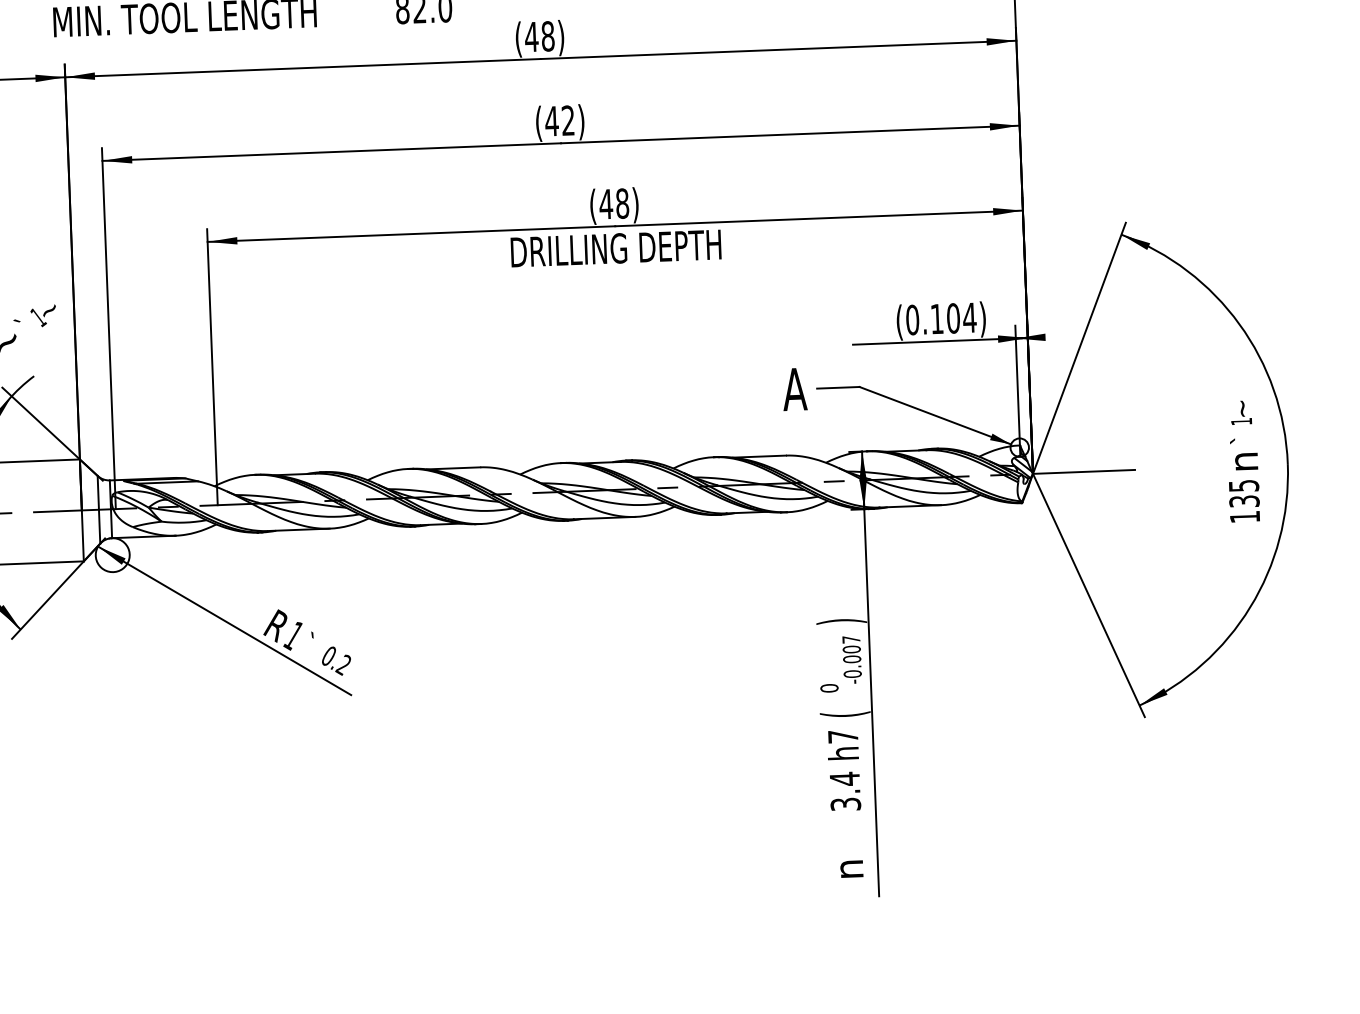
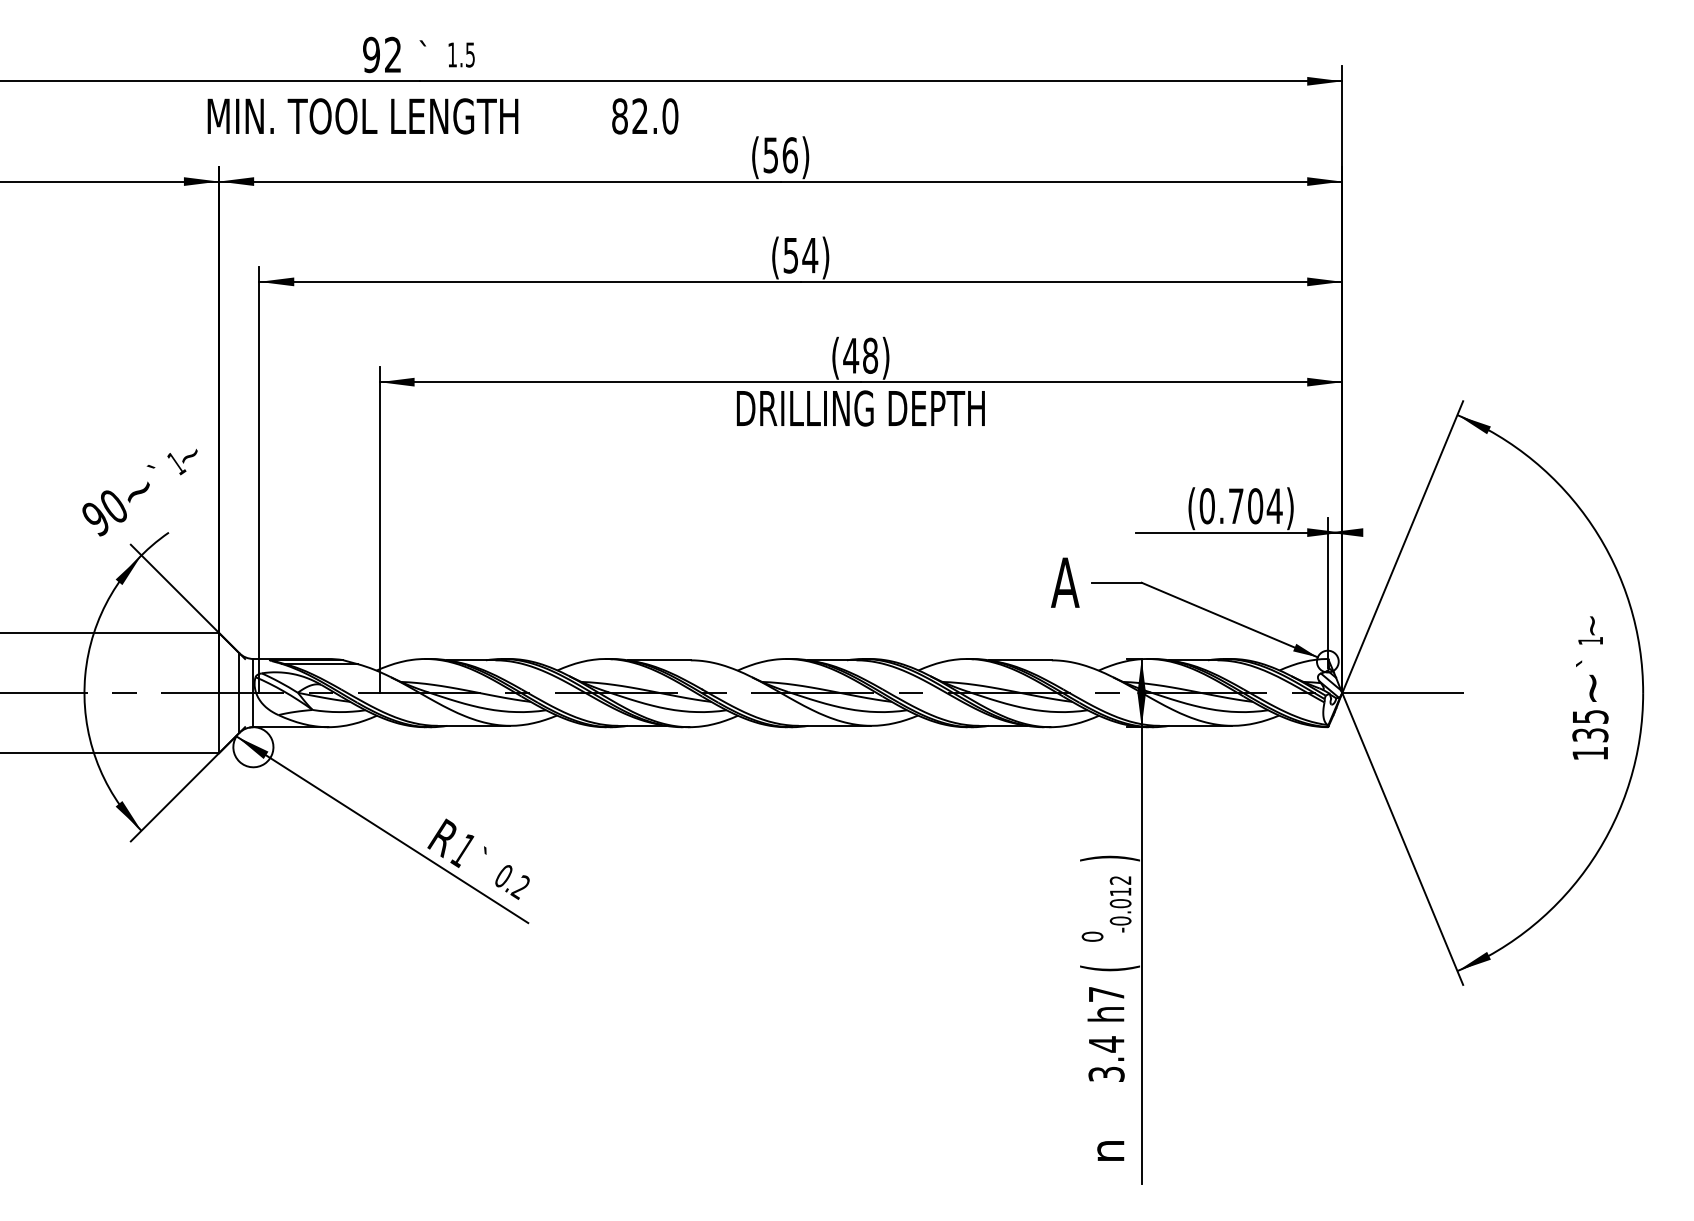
text: (538, 36) -> (779, 155), (48) -> (56)
text: (560, 120) -> (800, 255), (42) -> (54)
text: (937, 318) -> (1236, 505), (0.104) -> (0.704)
text: (1246, 460) -> (1594, 687), n -> ~
text: (851, 644) -> (1120, 886), -0.007 -> -0.012

